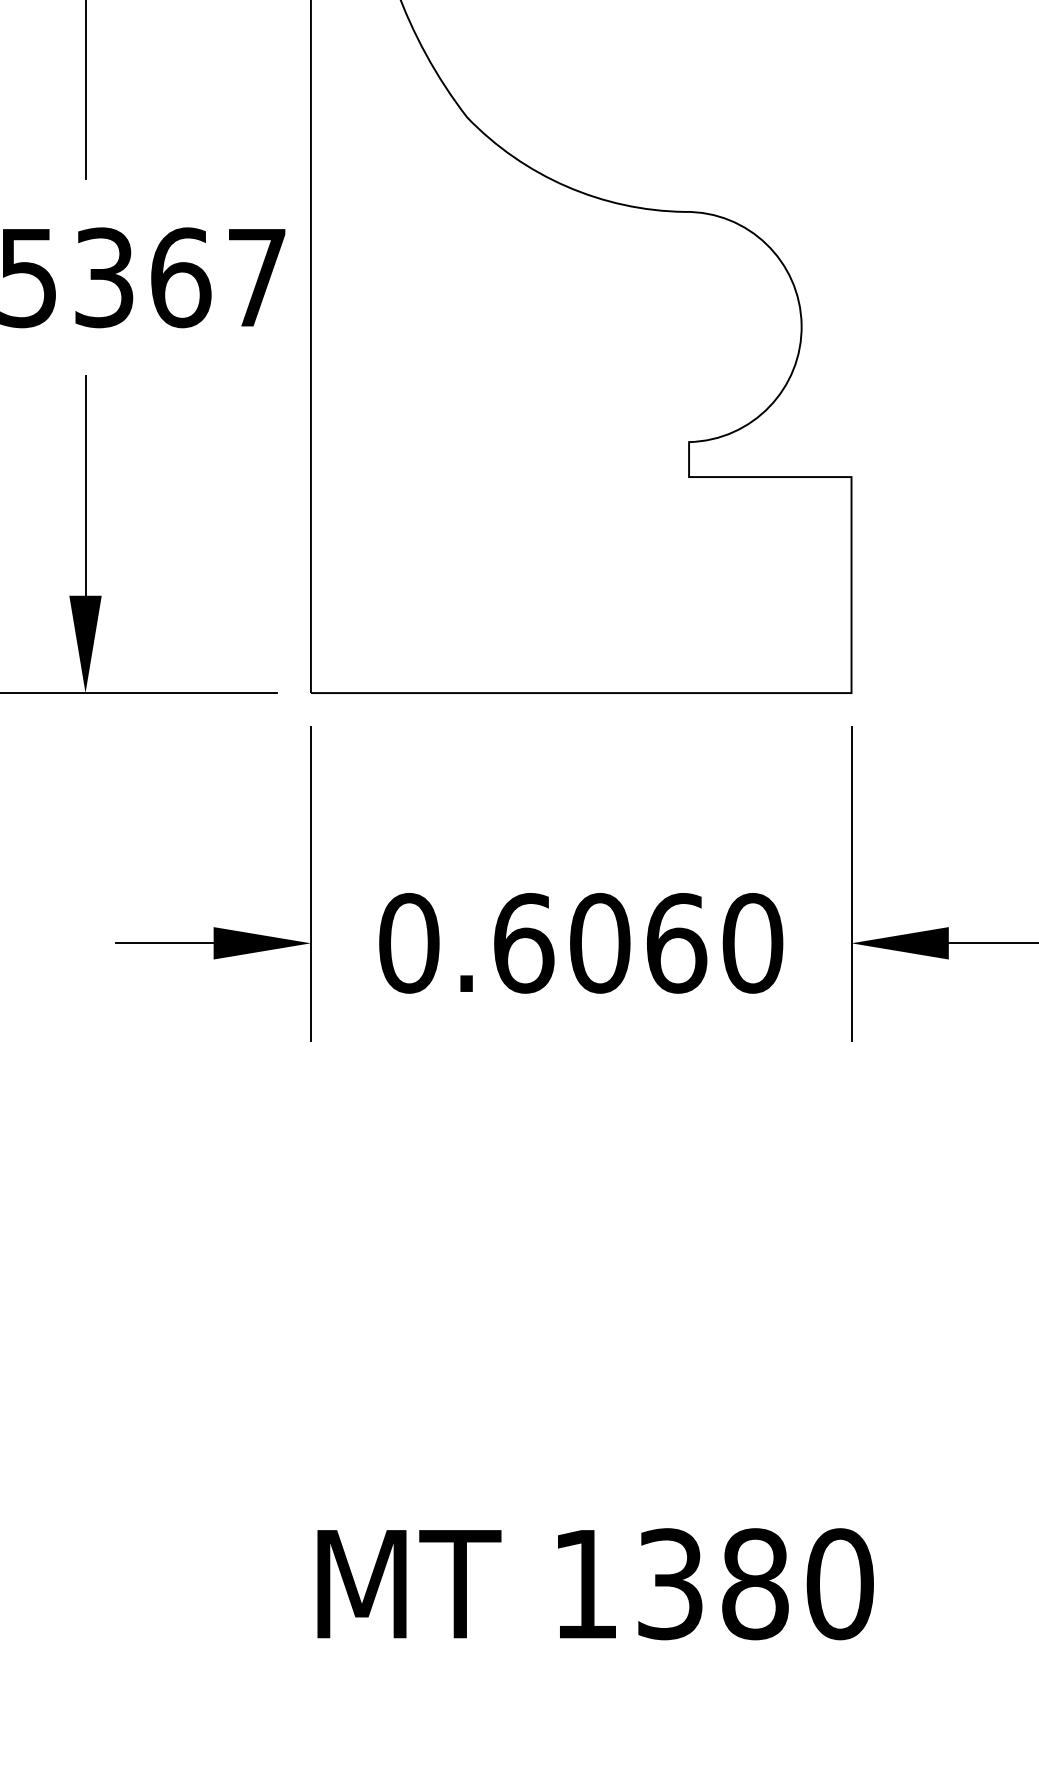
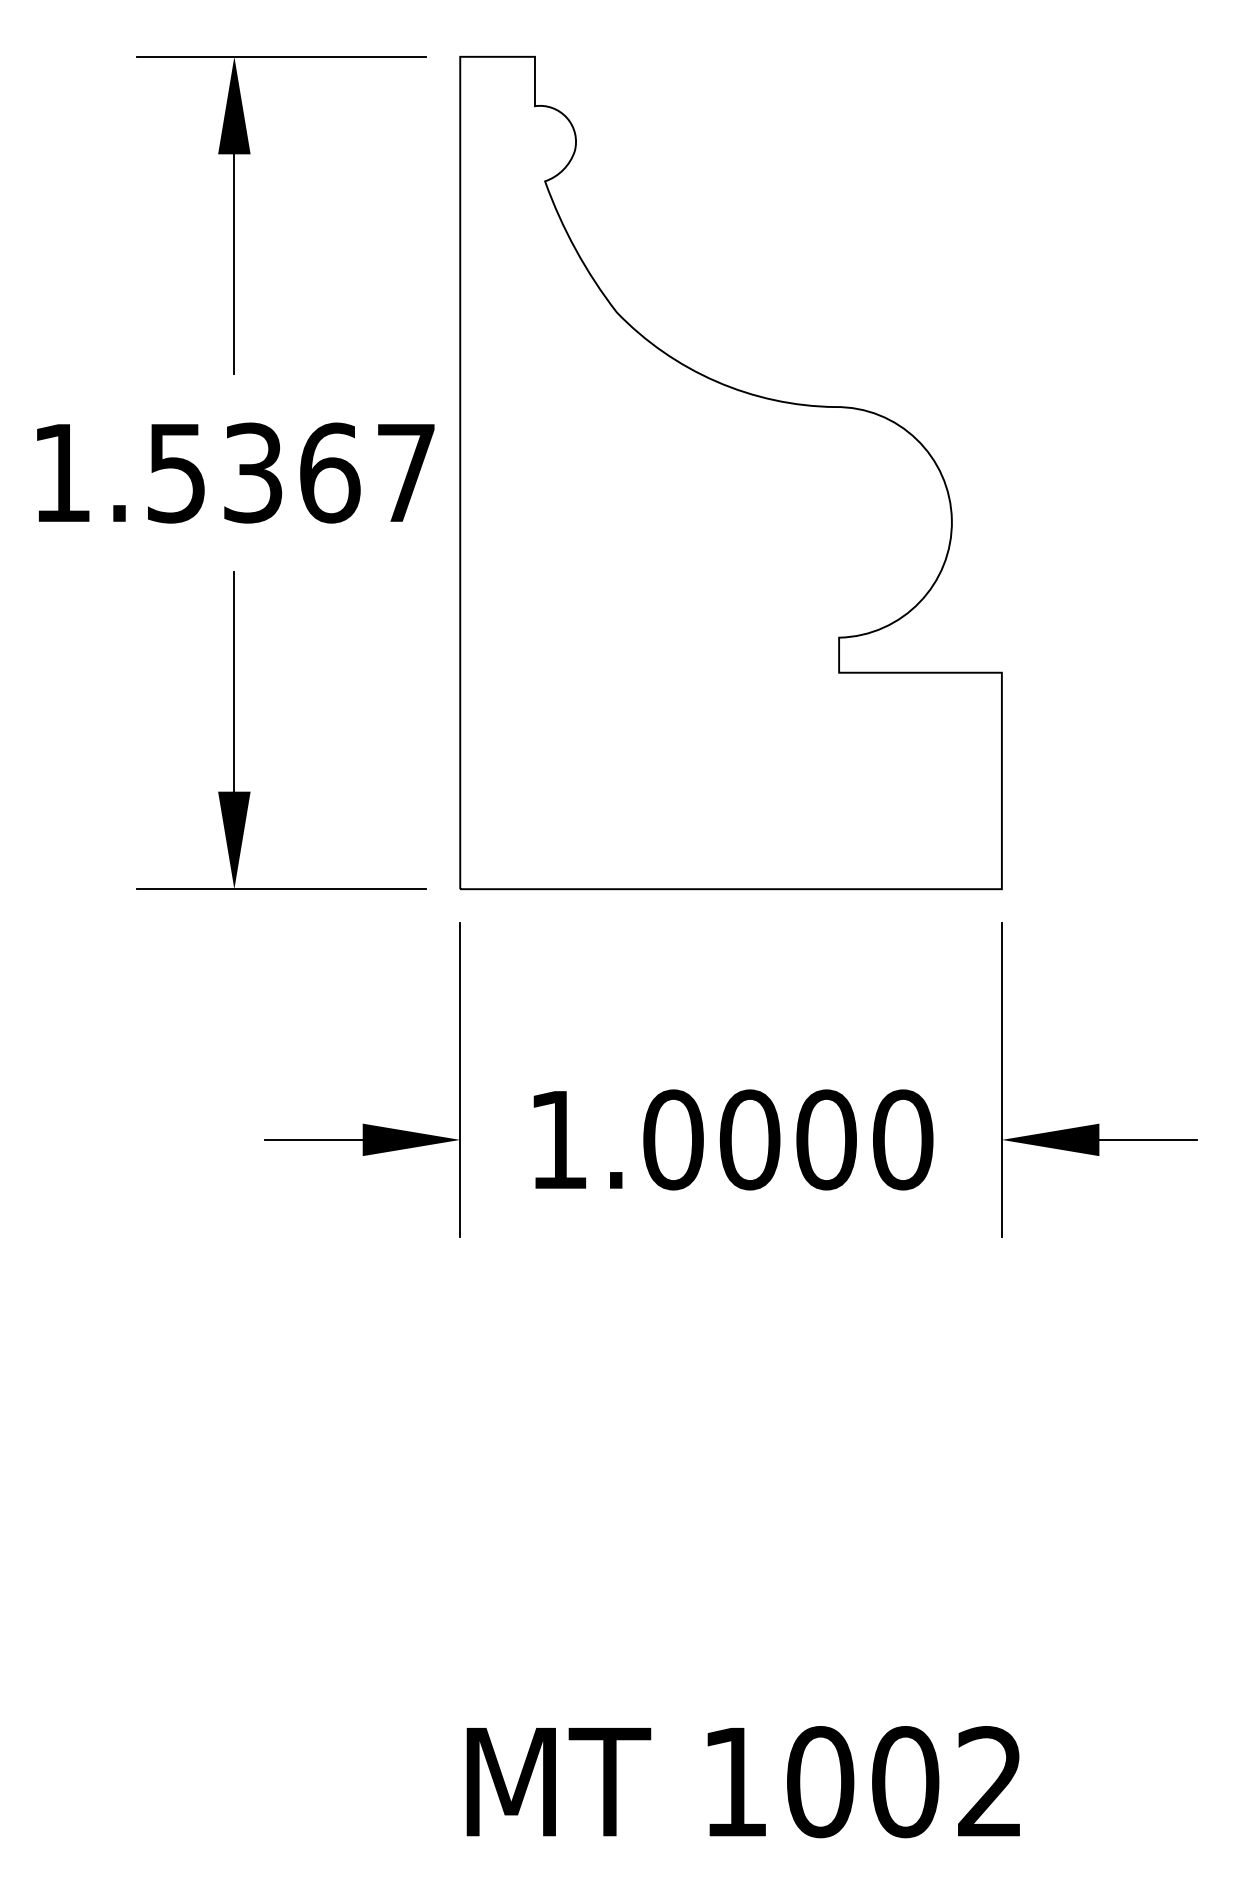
text: (542, 942) -> (692, 1139), 0.6060 -> 1.0000
text: (755, 1584) -> (905, 1782), 1380 -> 1002

